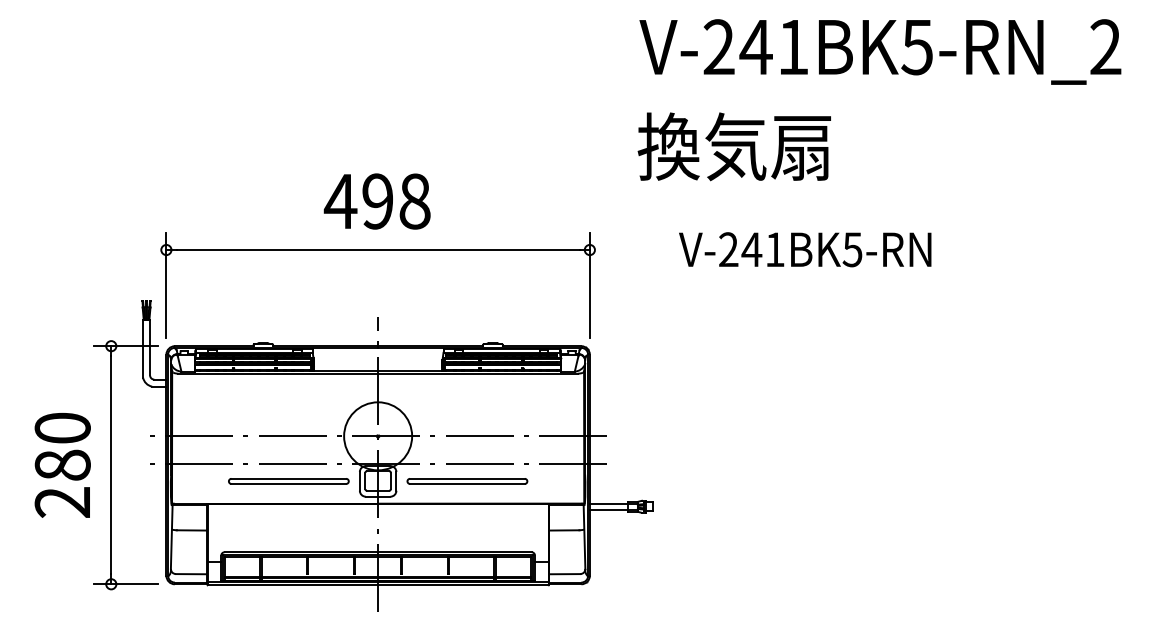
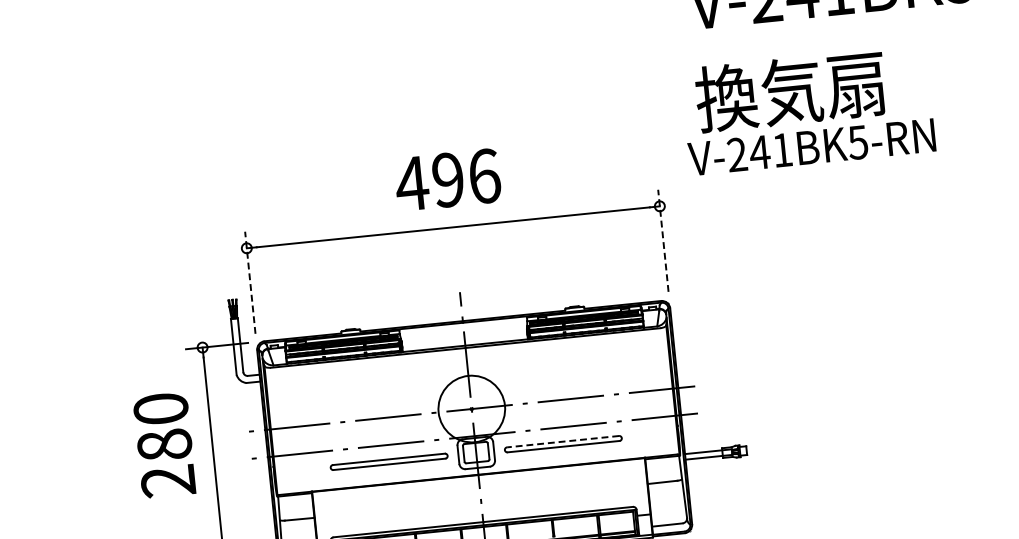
text: (414, 201) -> (484, 176), 498 -> 496
text: (805, 249) -> (812, 147), moved
line: (166, 284) -> (250, 281), solid -> dashed
line: (589, 284) -> (662, 240), solid -> dashed
text: (62, 465) -> (164, 445), moved
line: (466, 478) -> (562, 441), solid -> dashed

